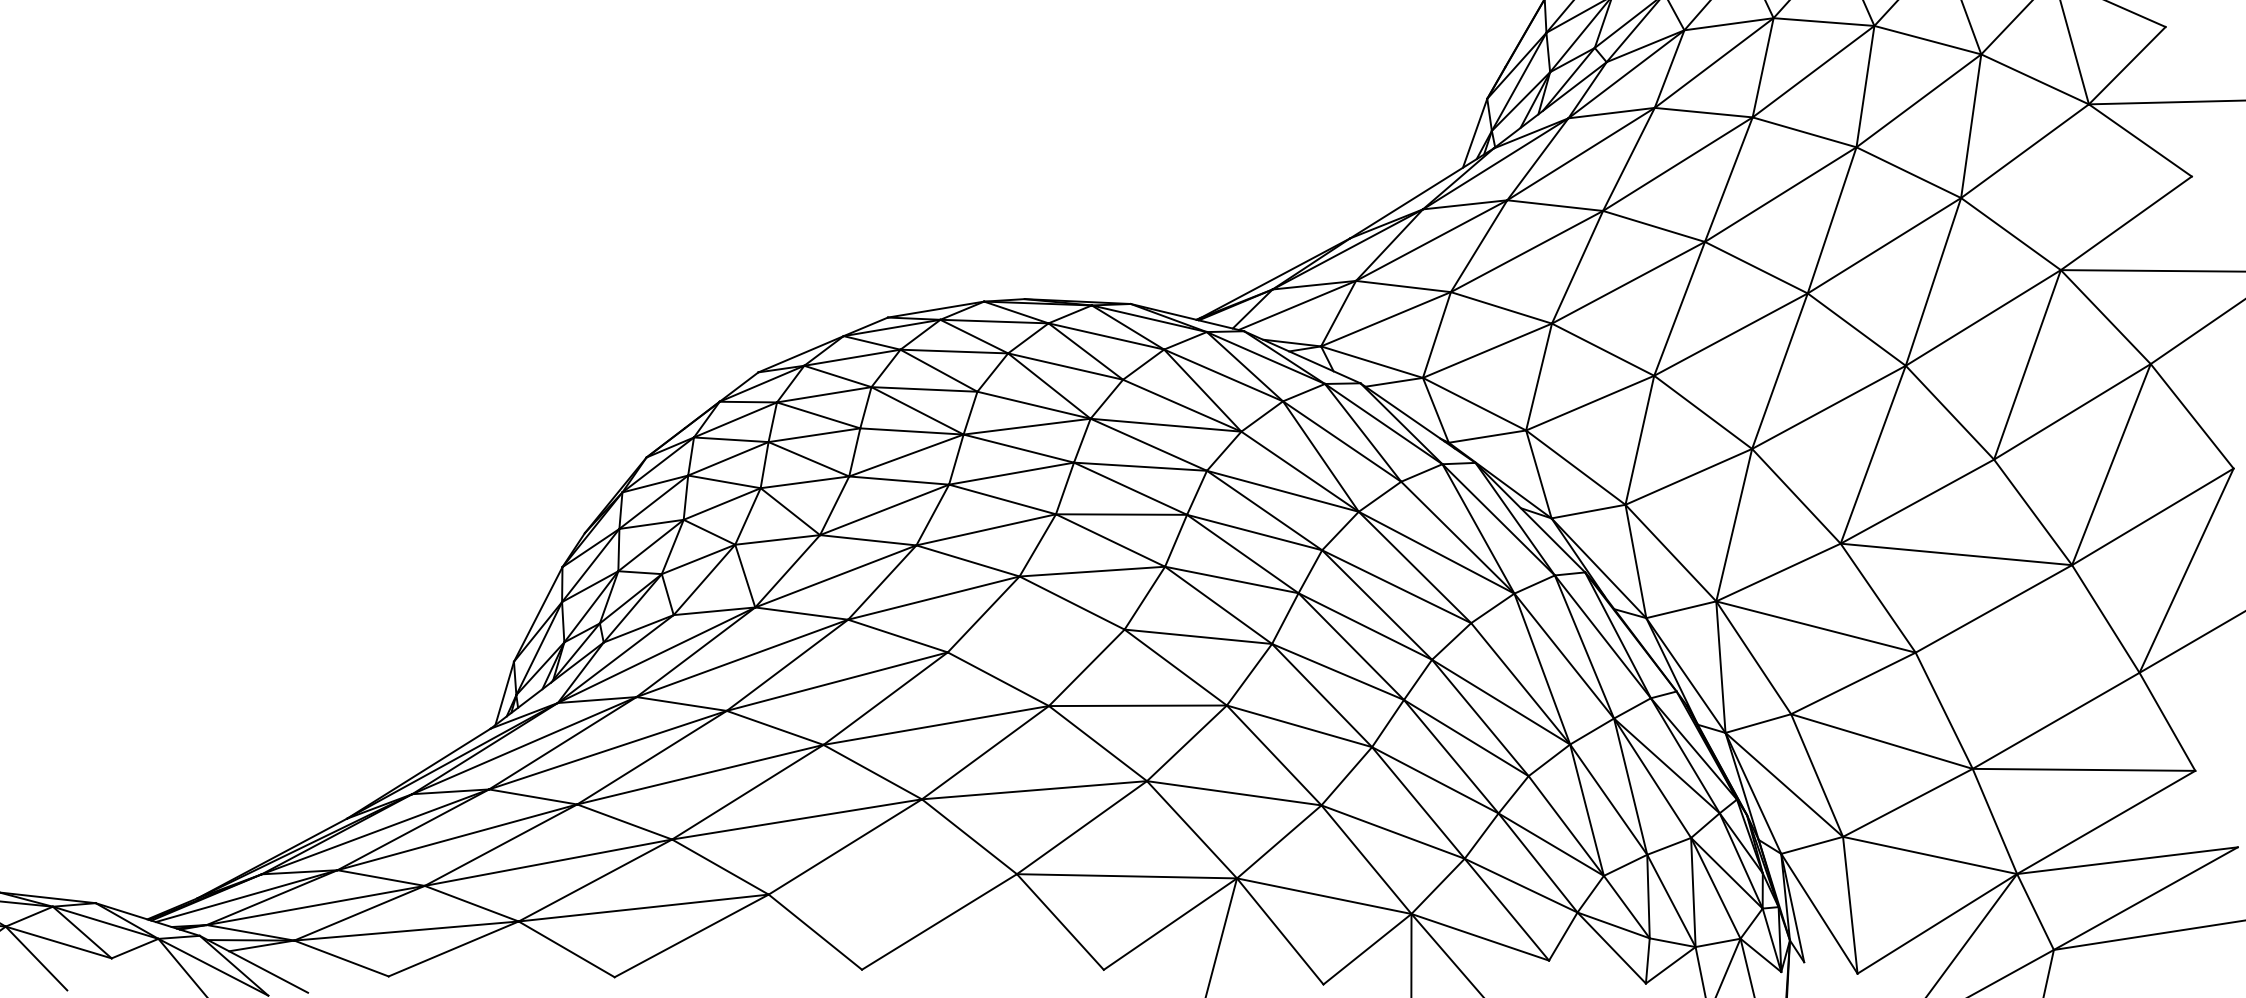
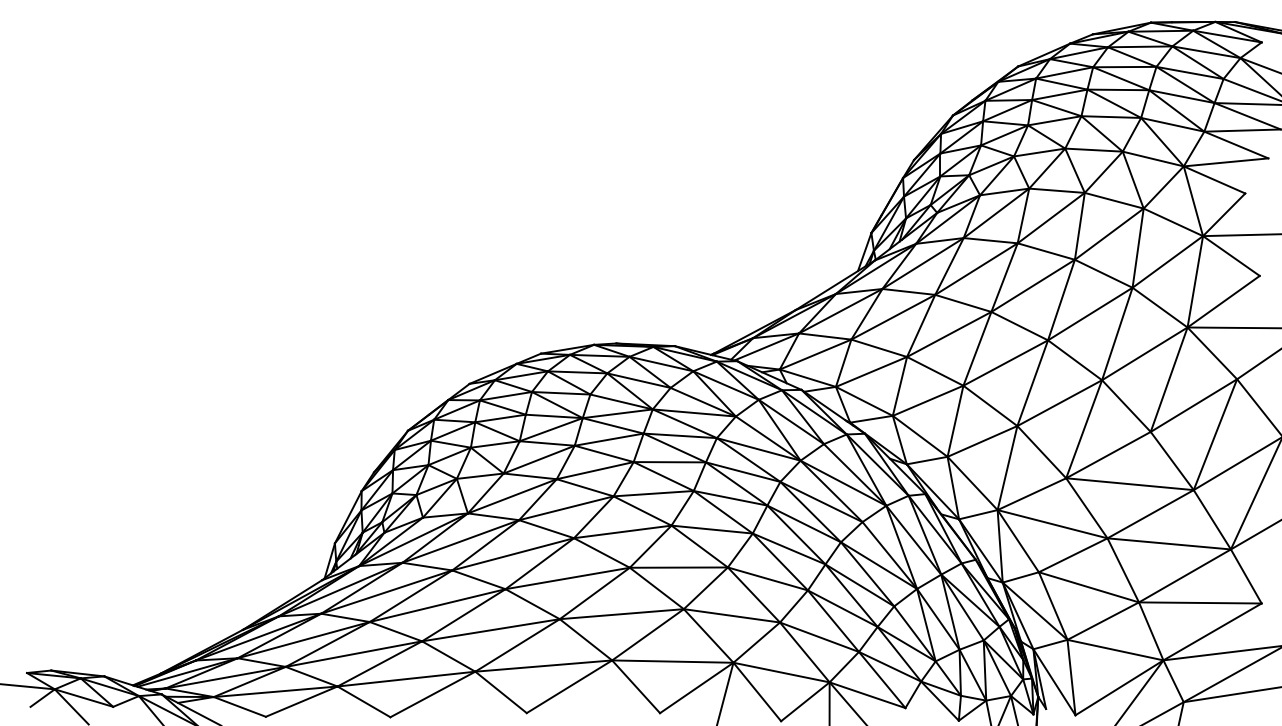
line: (2075, 186) -> (1195, 281), added
line: (1035, 640) -> (622, 531), added
line: (2026, 662) -> (1168, 543), added
line: (892, 883) -> (543, 665), added

